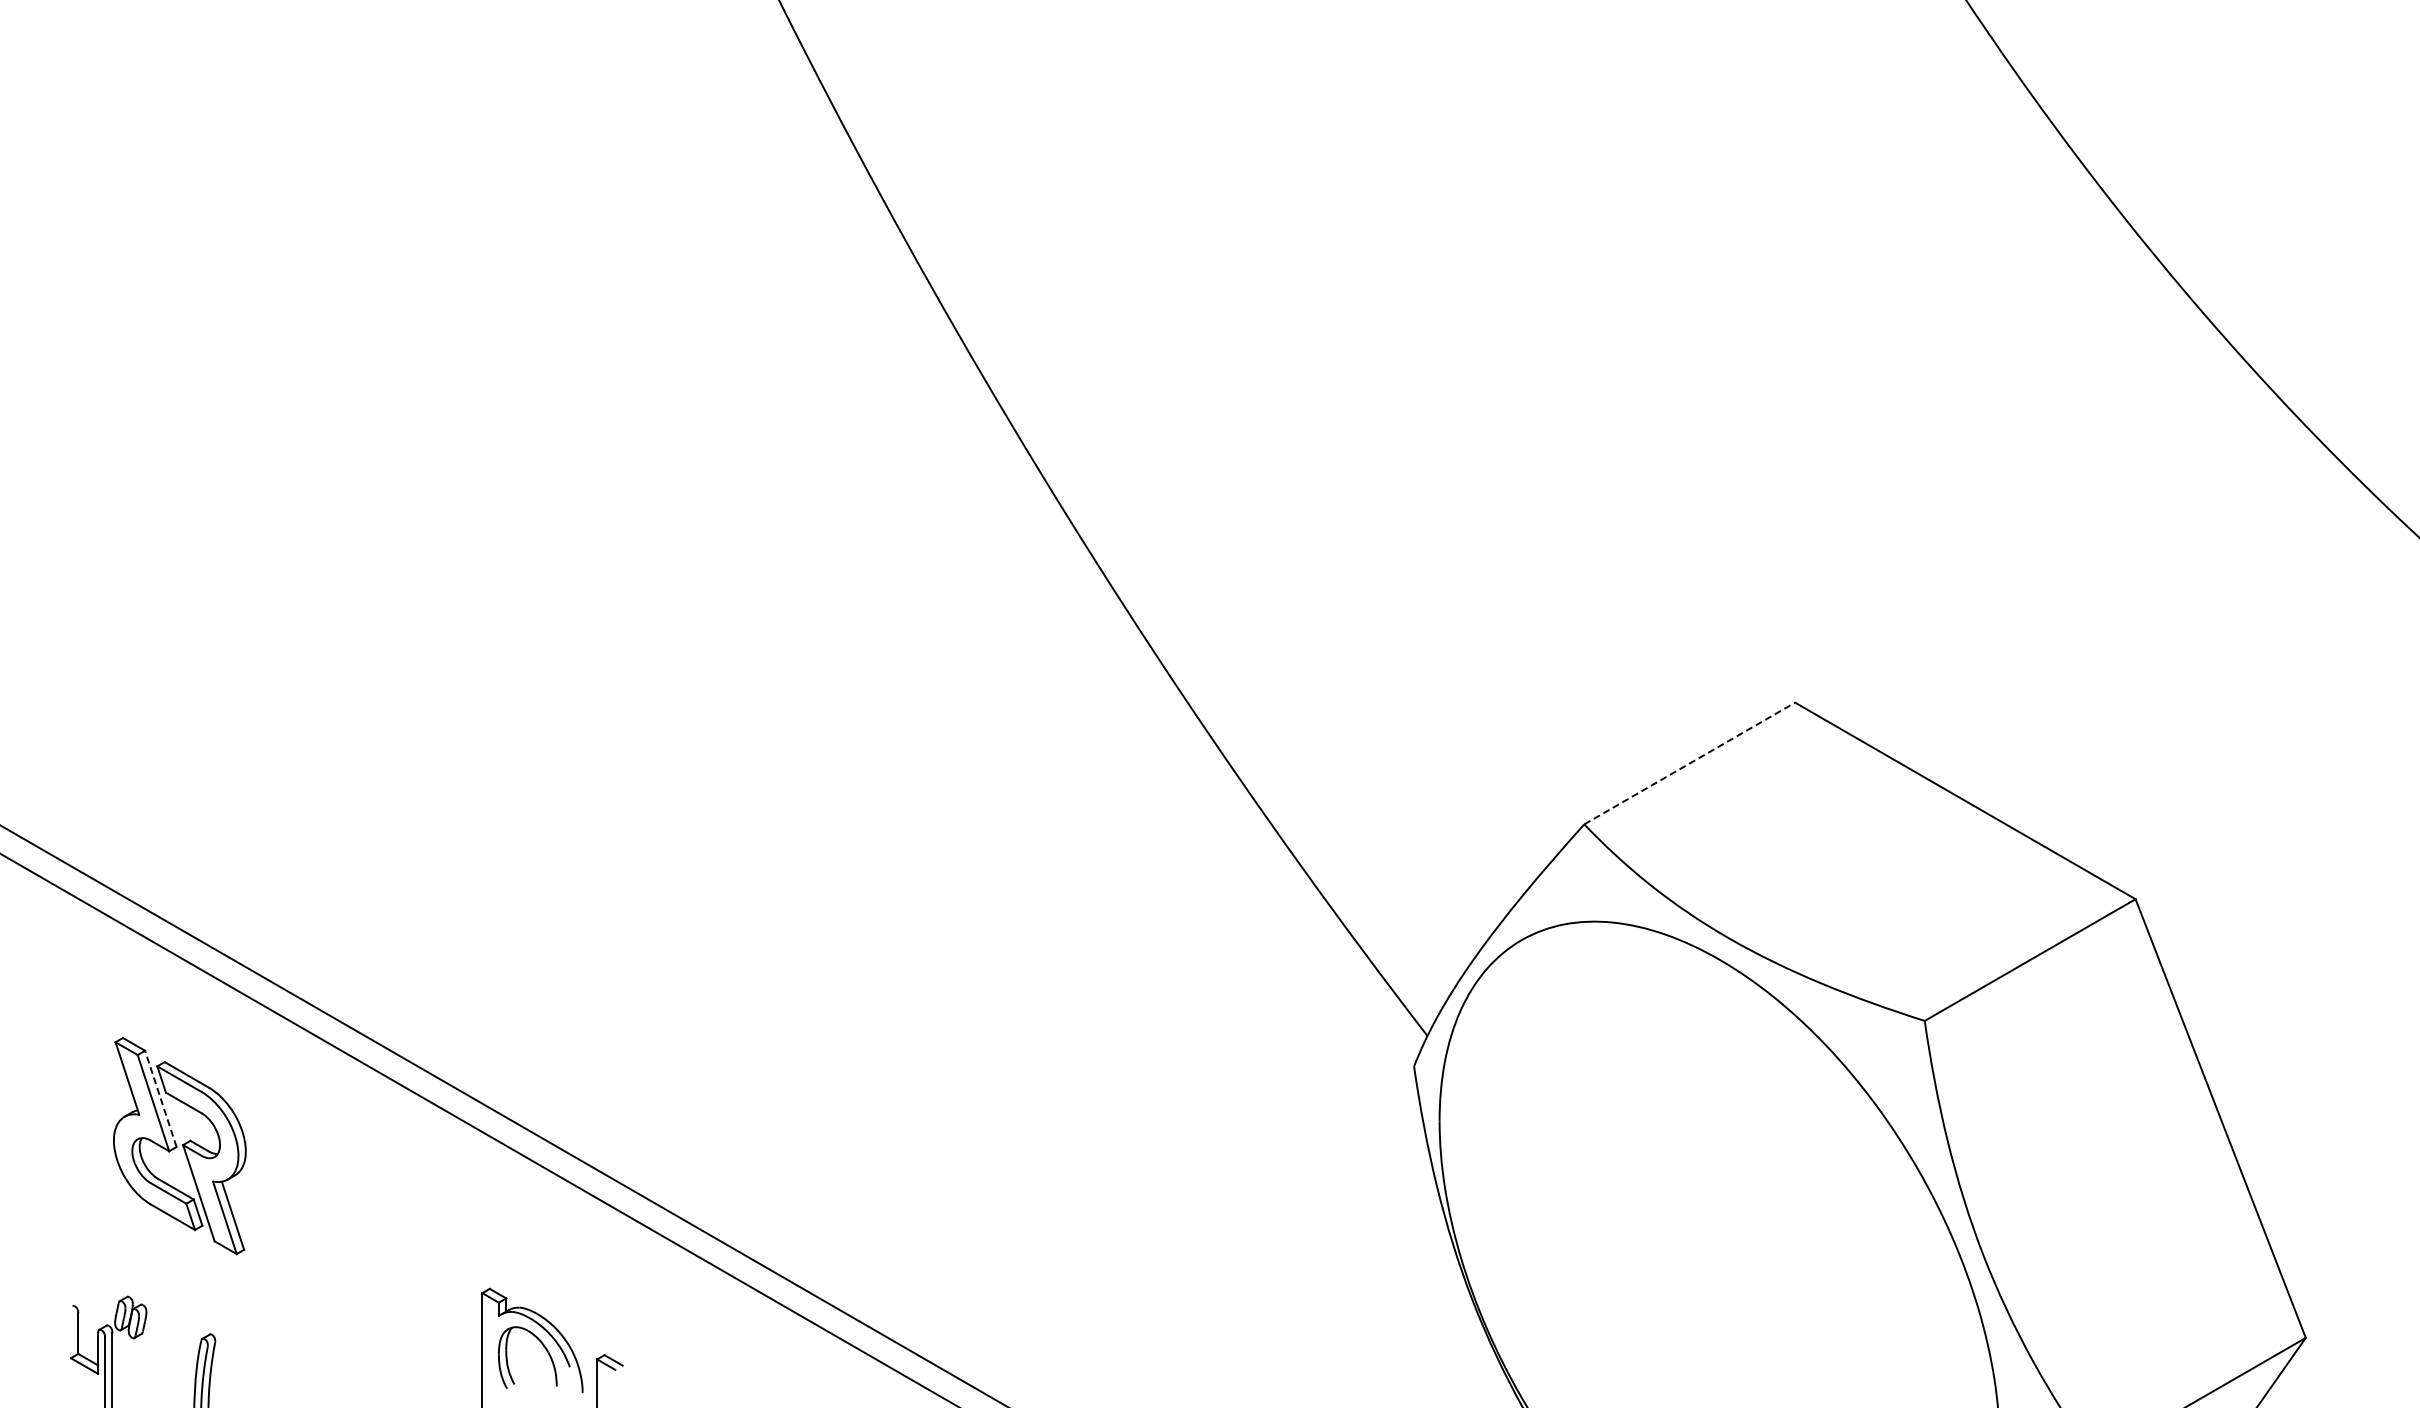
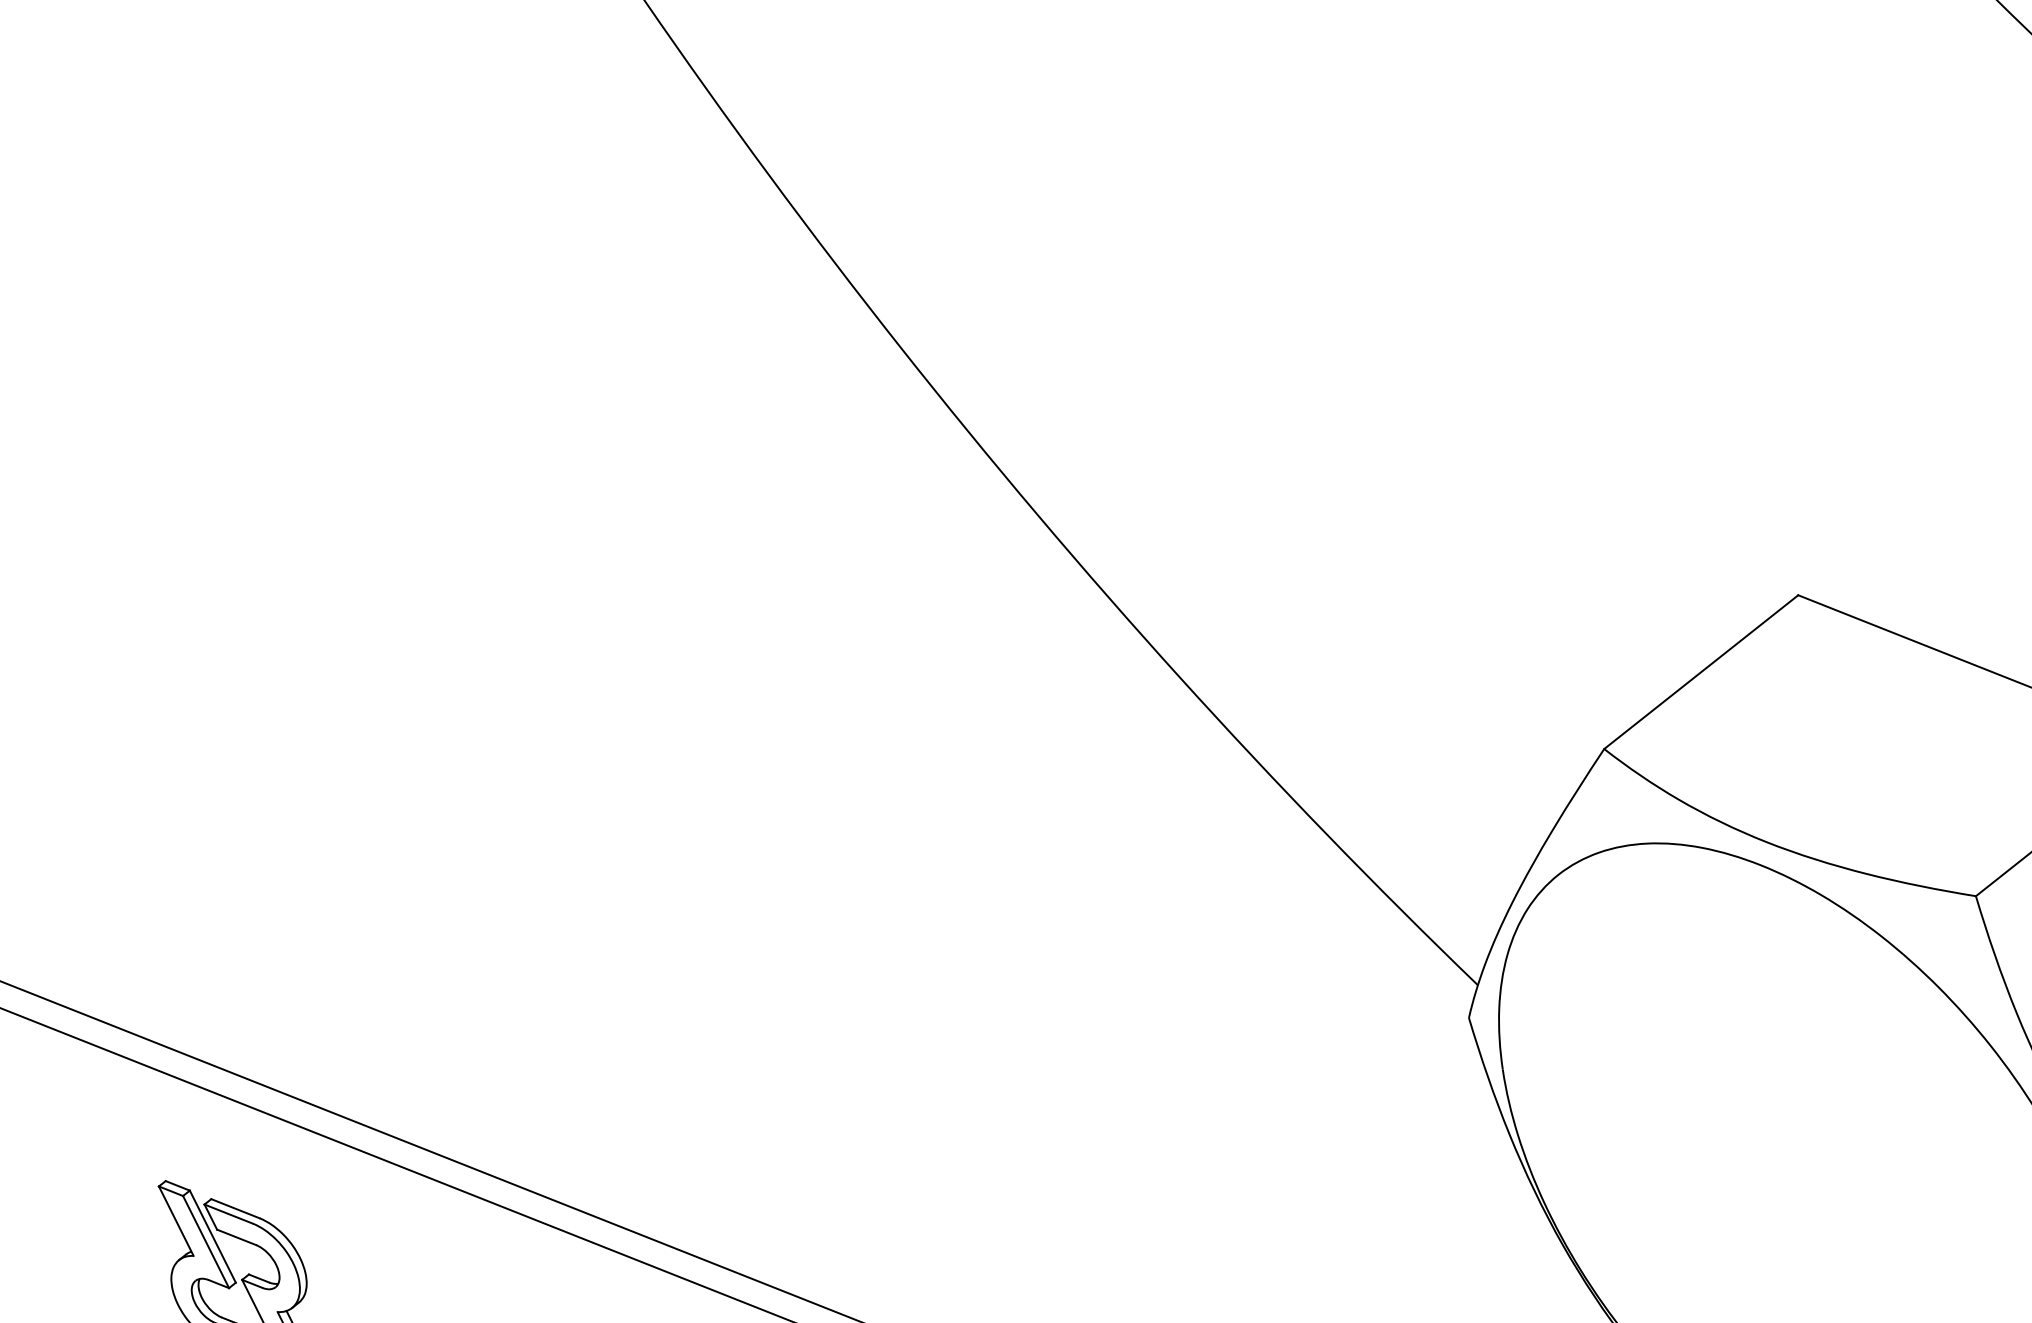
line: (1689, 763) -> (1701, 672), dashed -> solid
line: (160, 1098) -> (212, 1236), dashed -> solid

